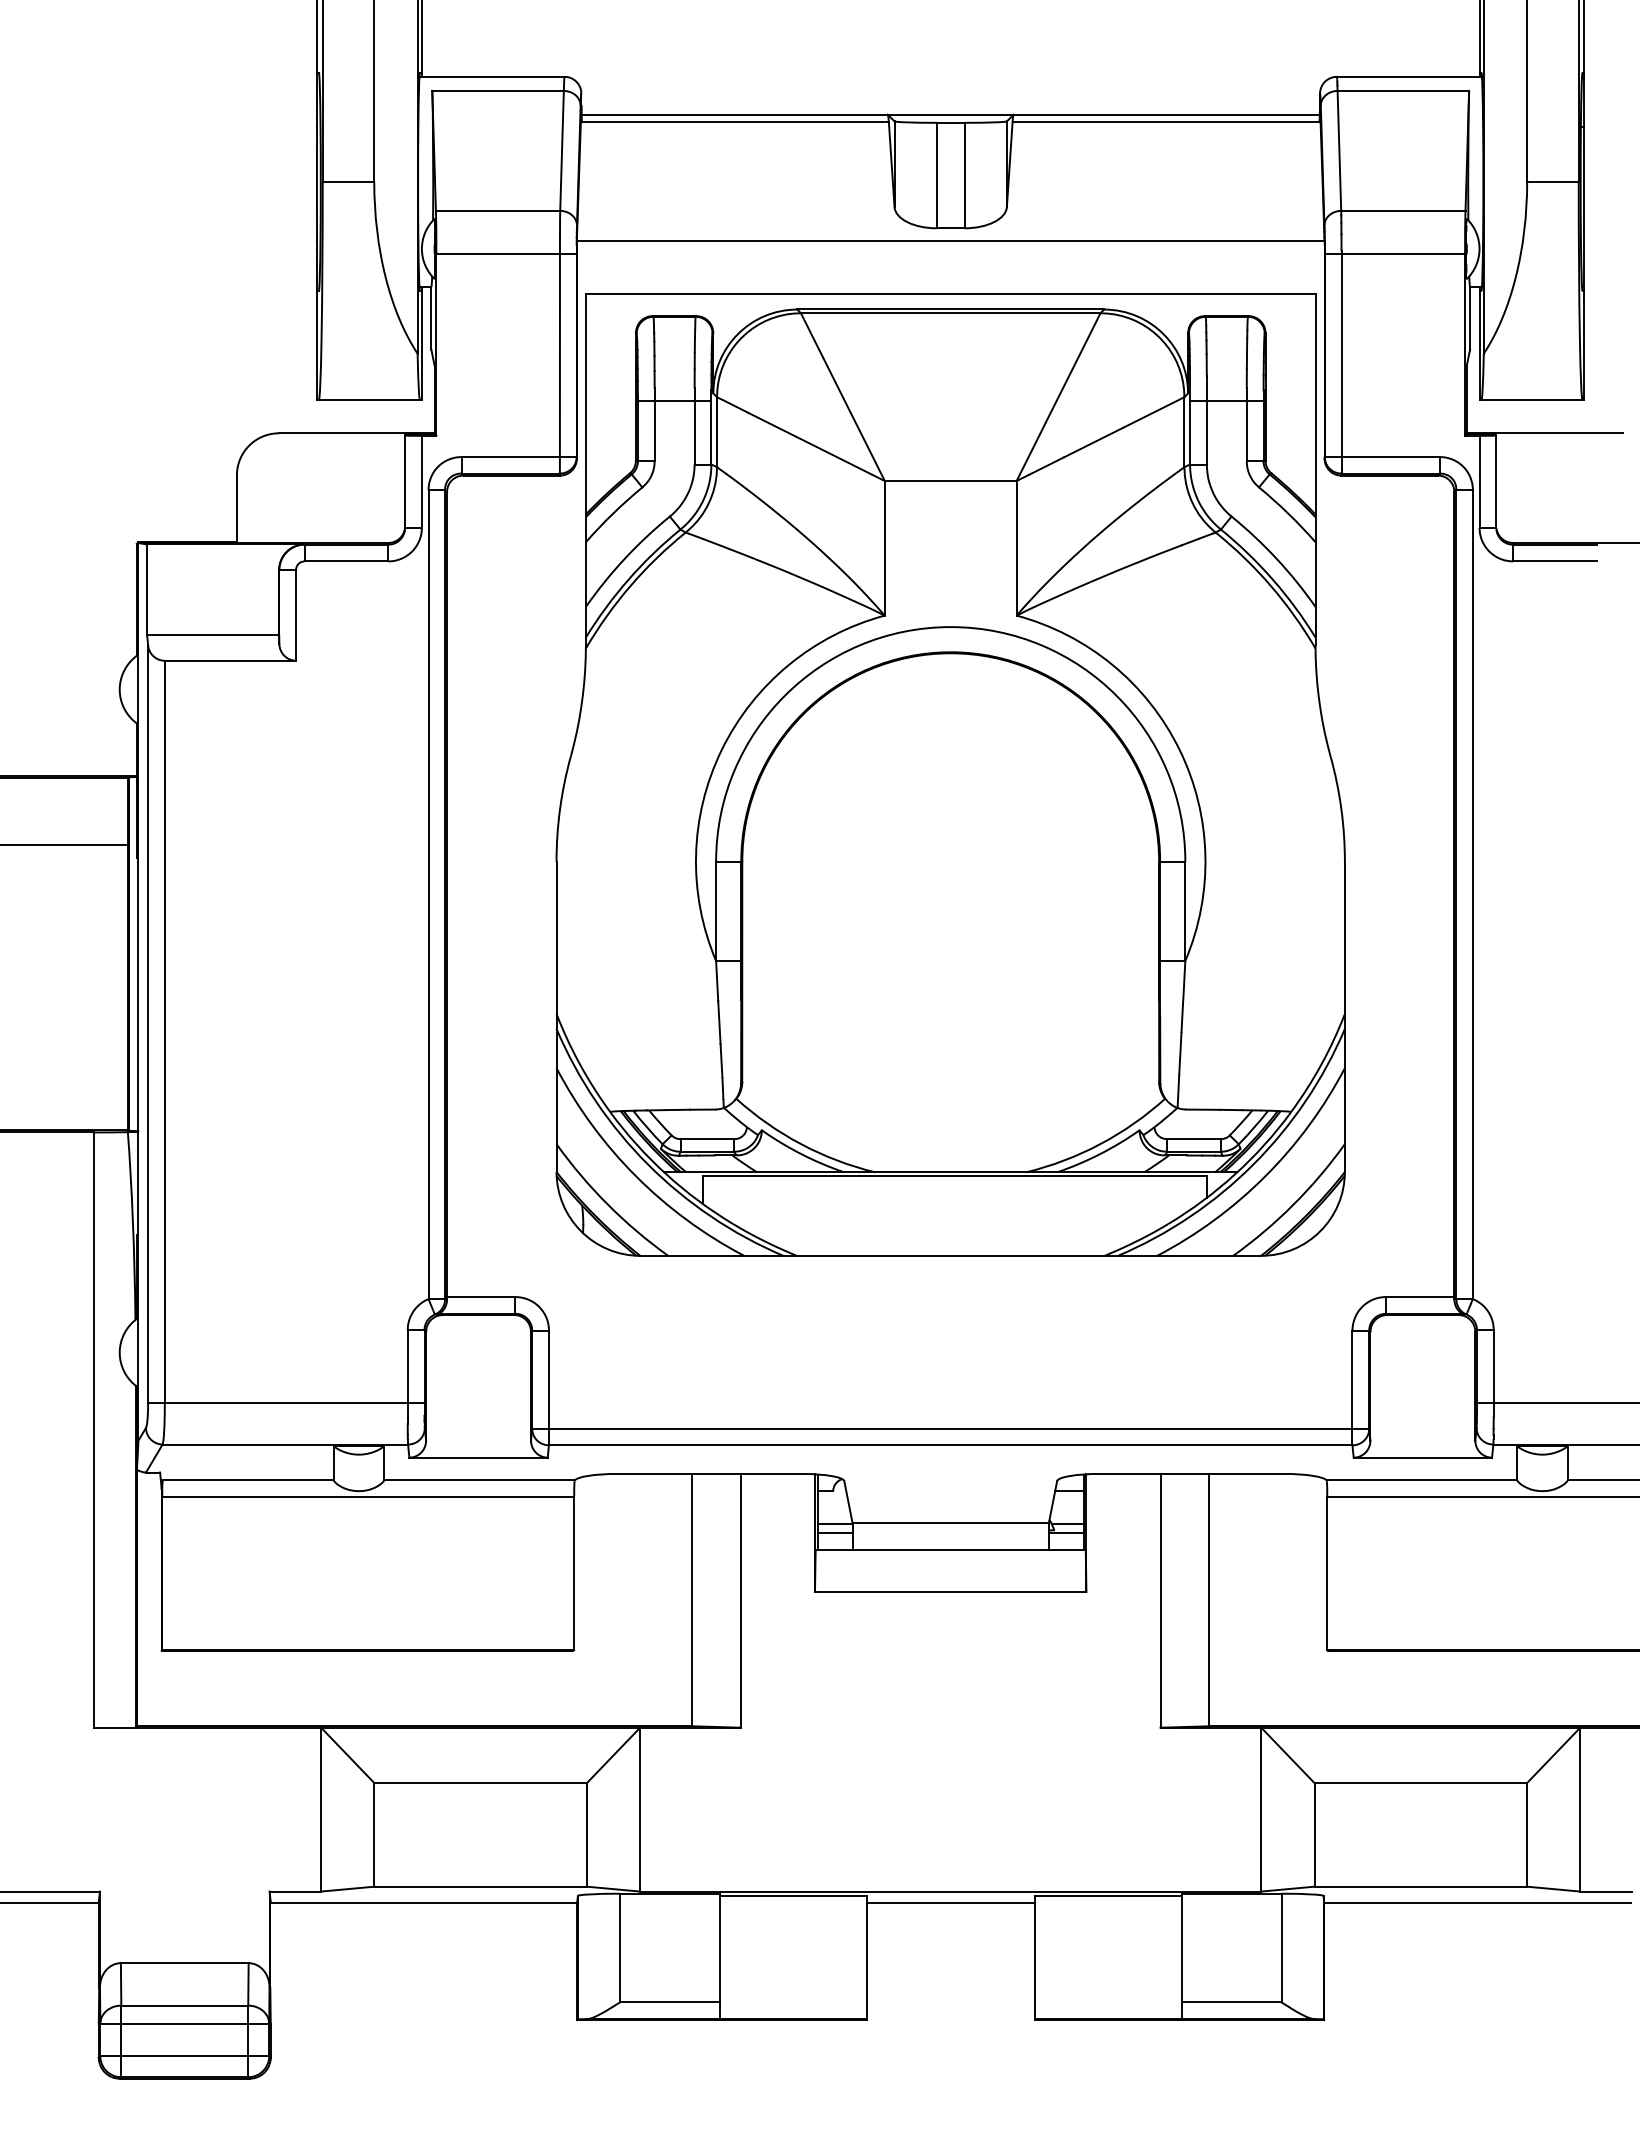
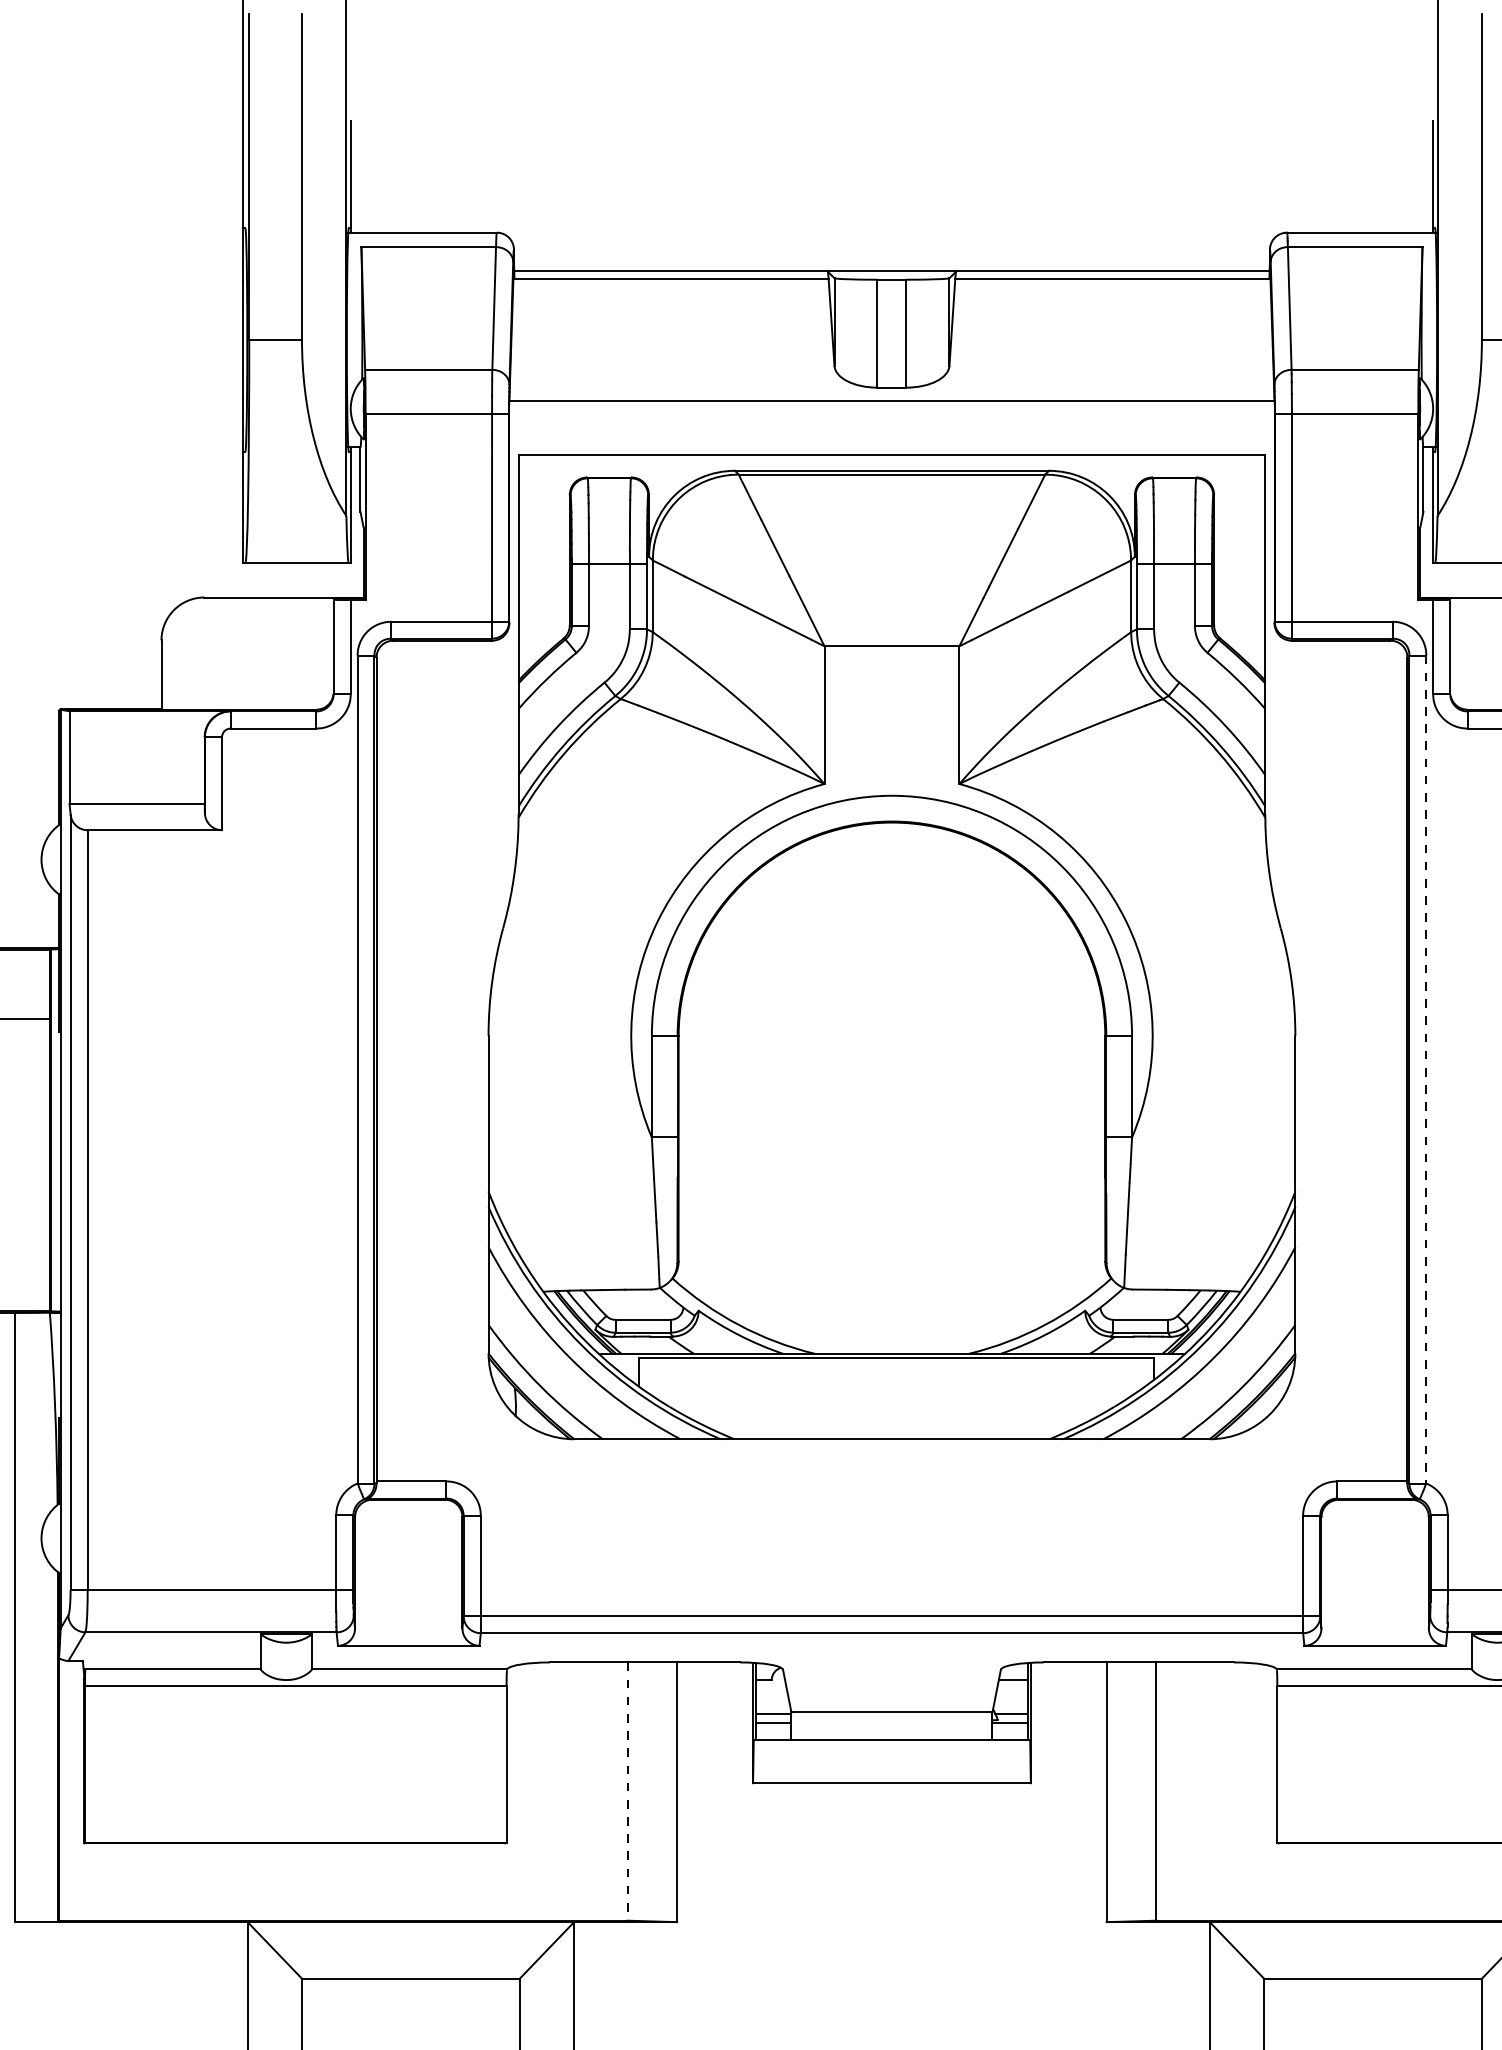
line: (1472, 894) -> (1425, 1069), solid -> dashed
line: (692, 1600) -> (627, 1791), solid -> dashed

